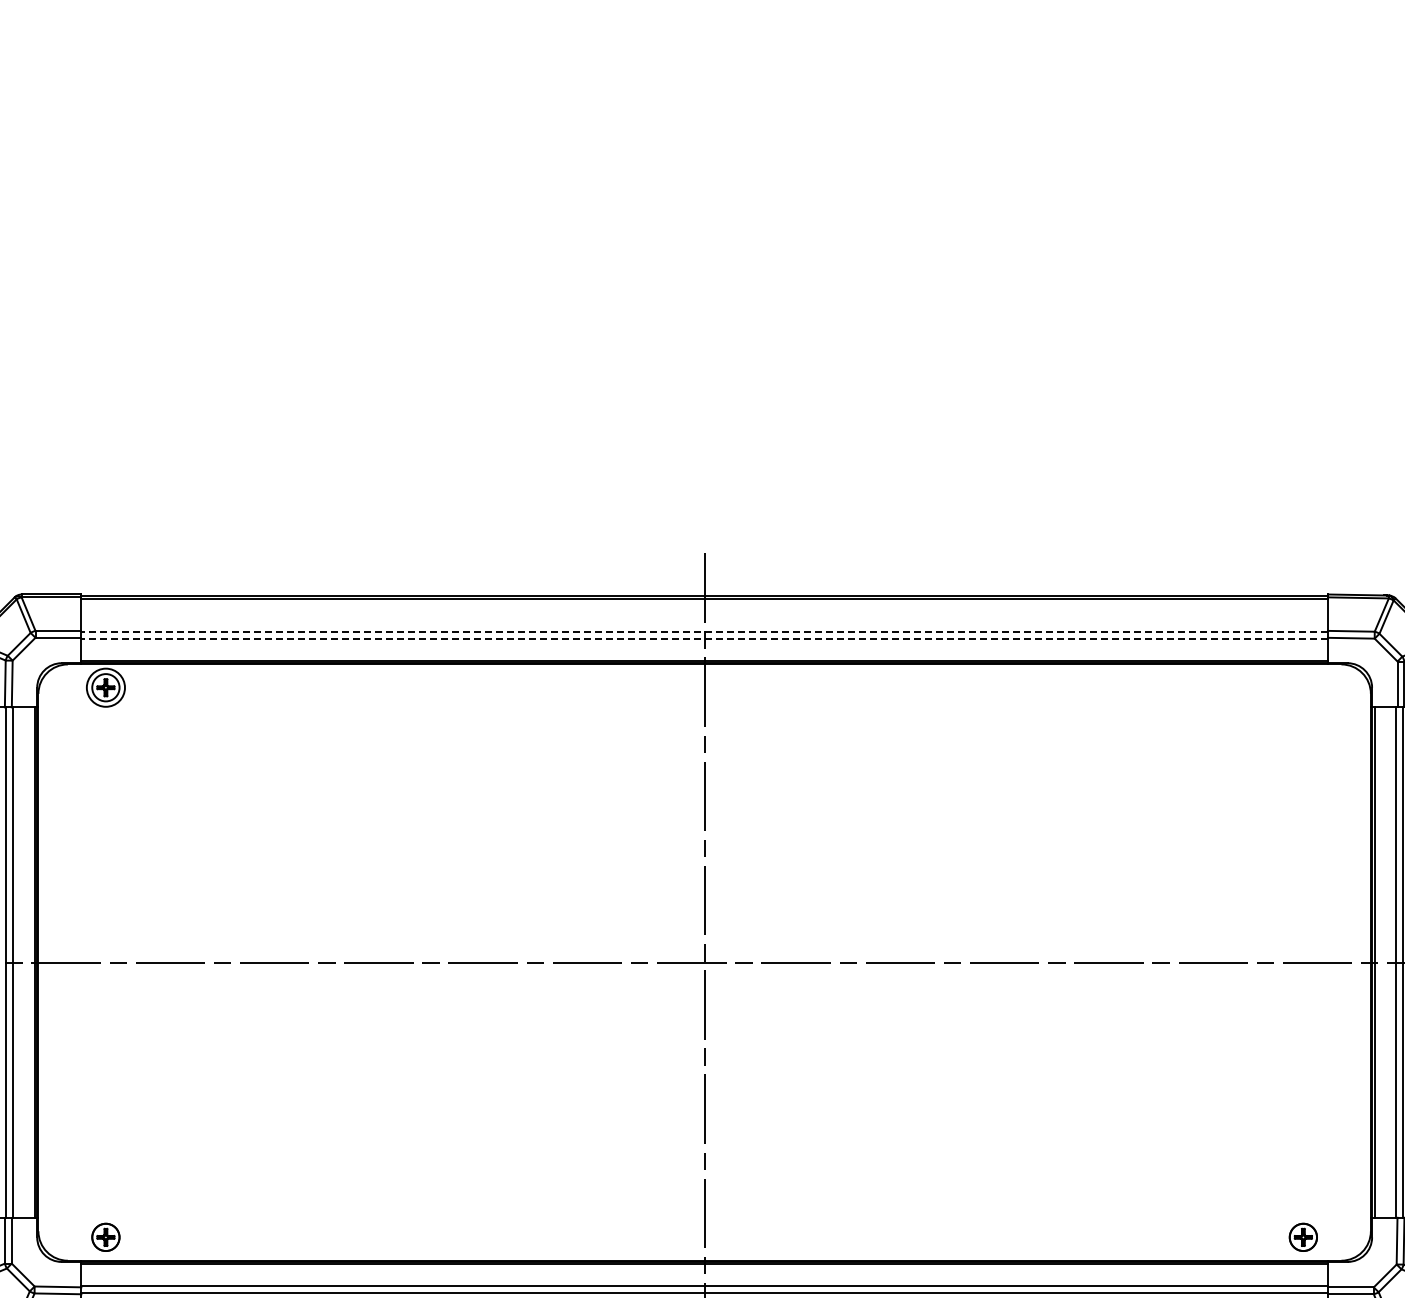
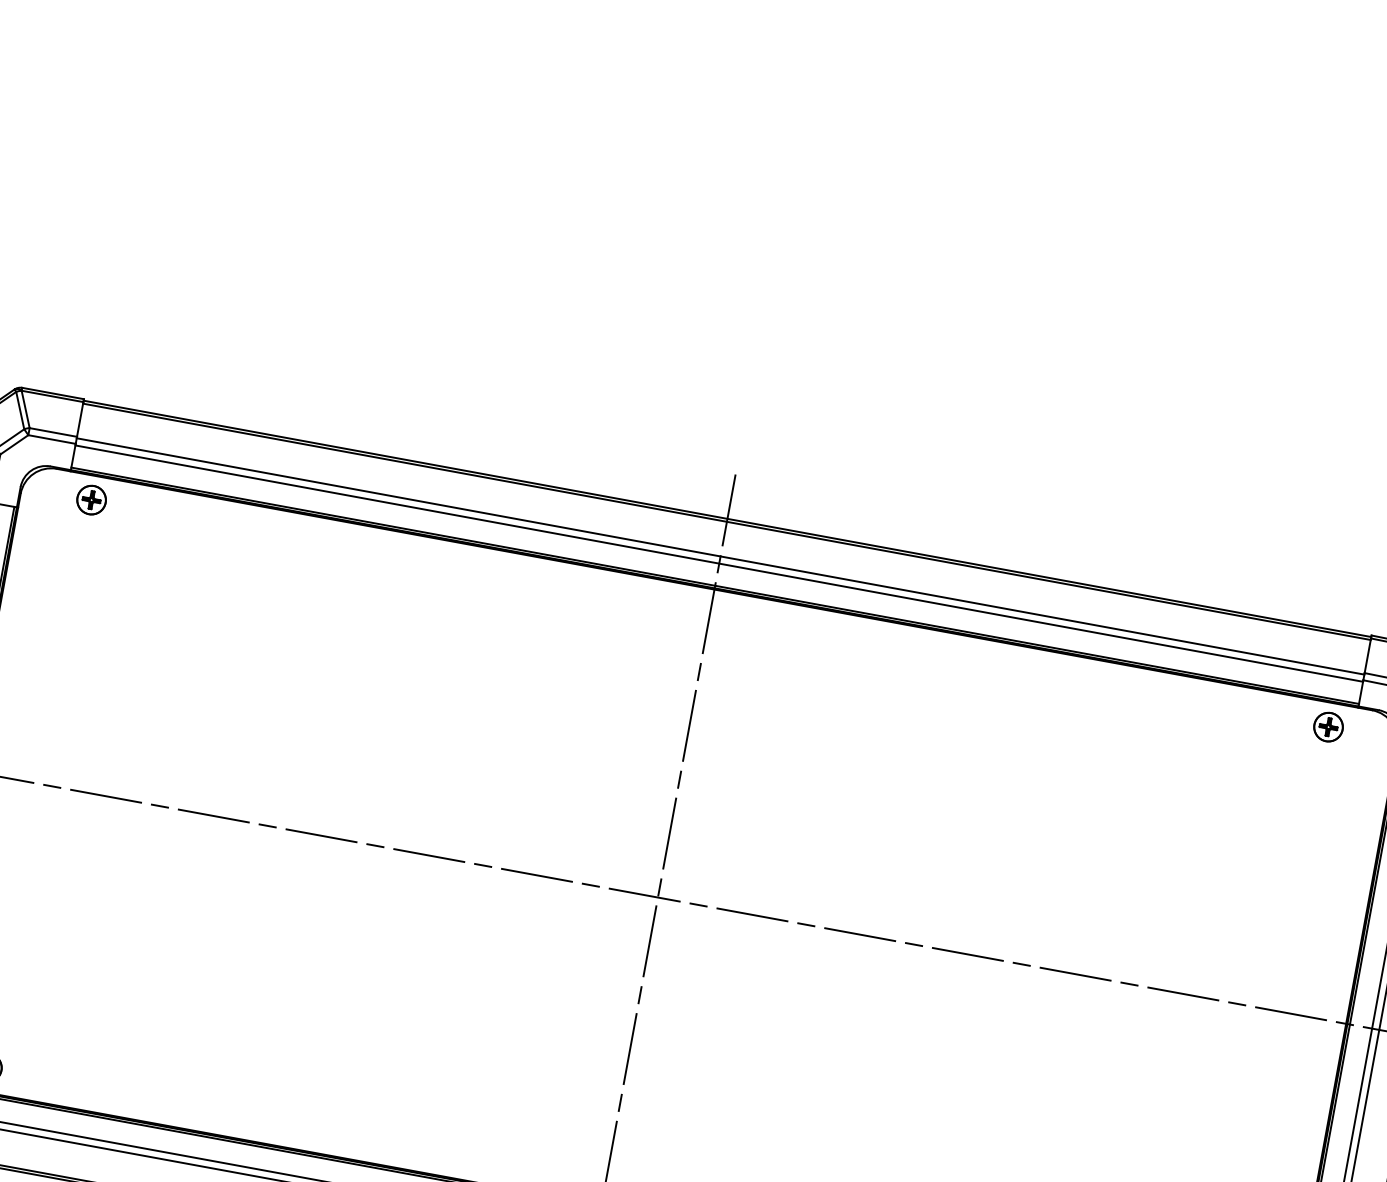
line: (704, 632) -> (720, 556), dashed -> solid
line: (704, 639) -> (719, 563), dashed -> solid
circle: (105, 687) -> (91, 499), size x0.71
part: (1302, 687) -> (1327, 726), added

